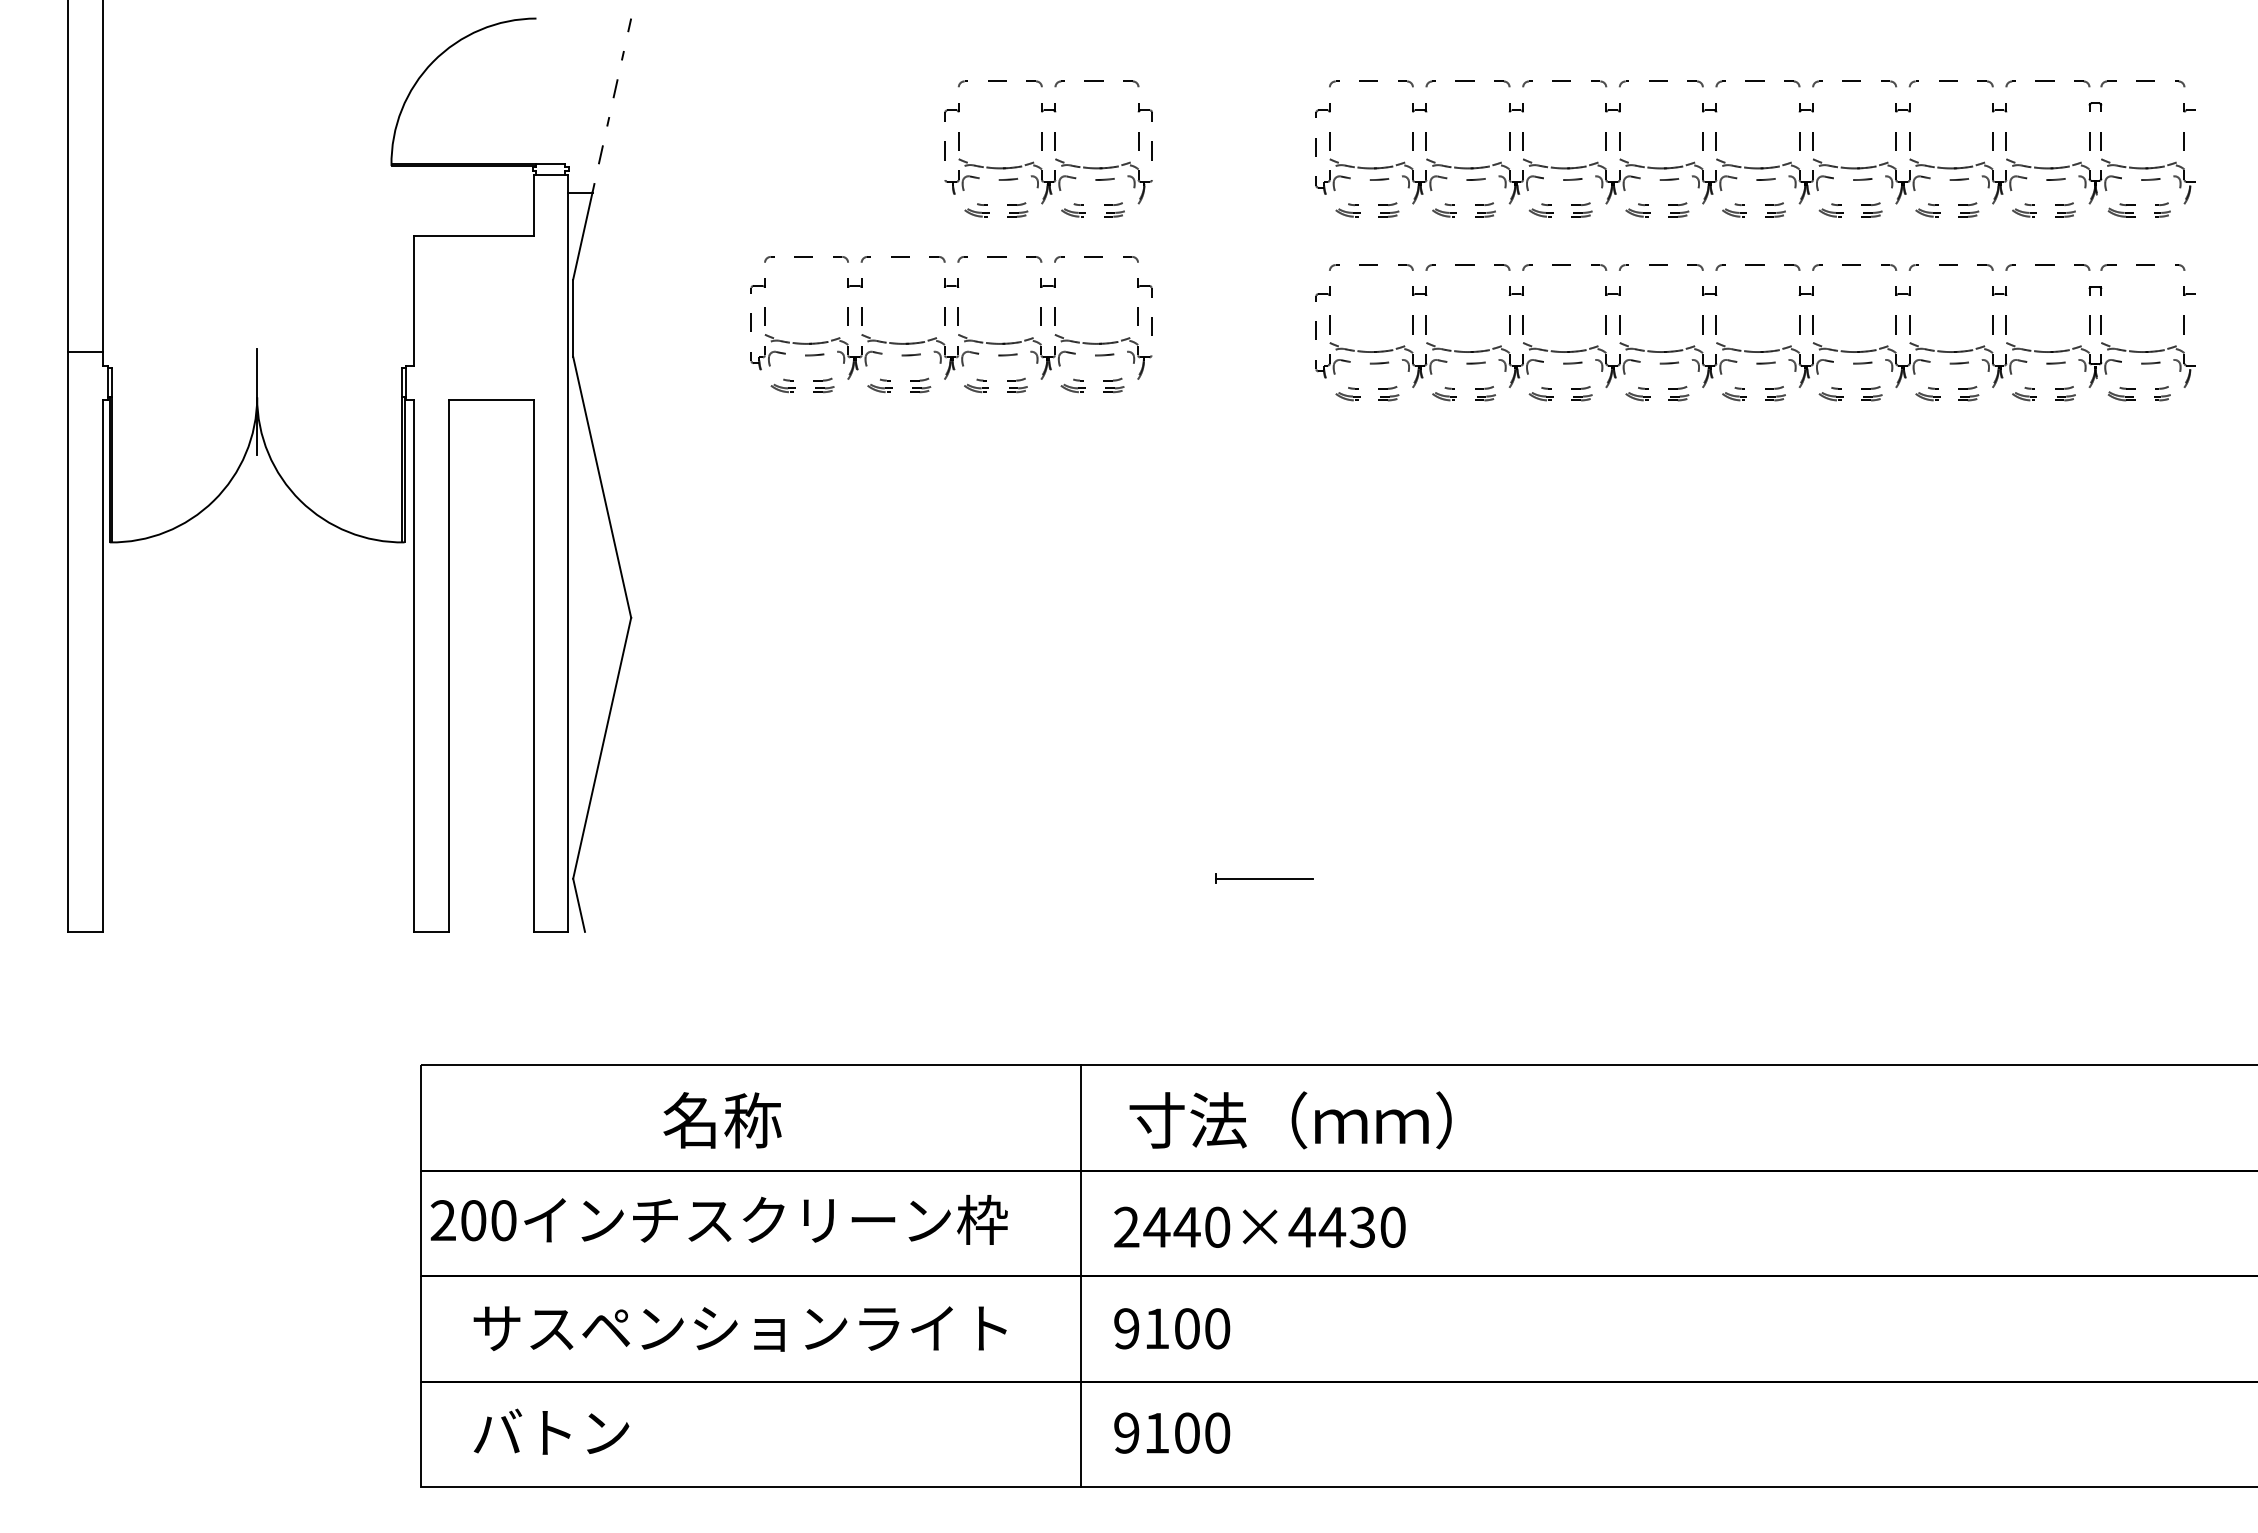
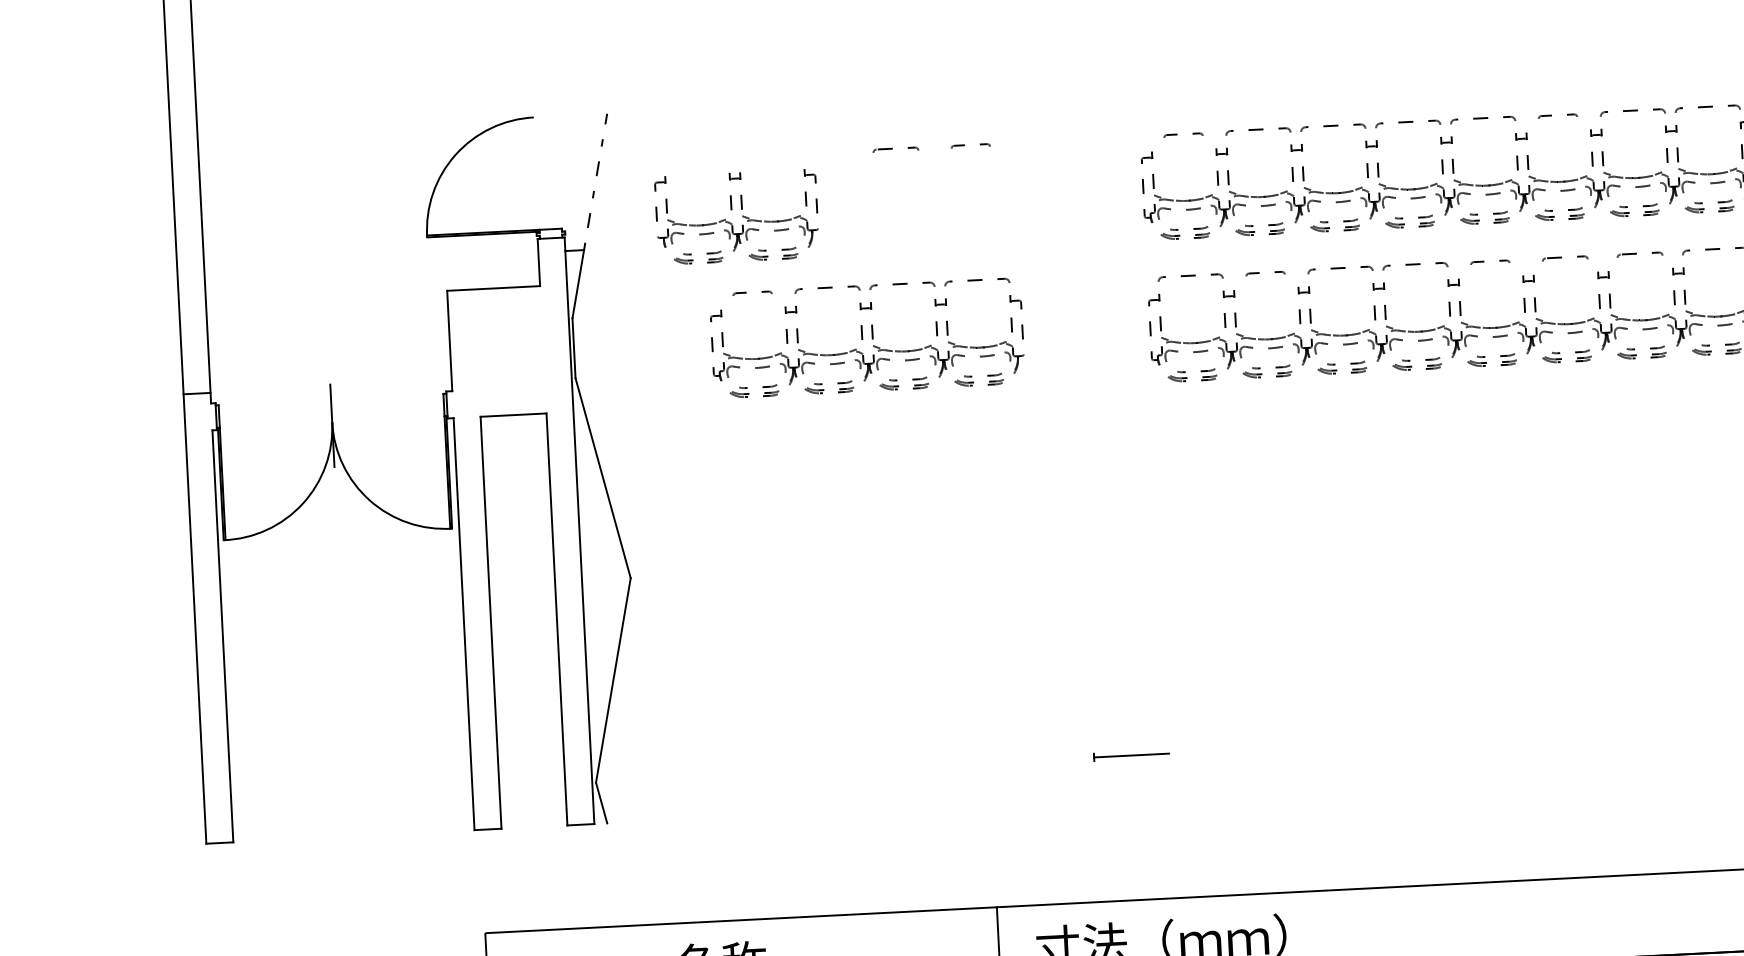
part: (1000, 83) -> (895, 149), size x0.7
part: (1096, 83) -> (970, 145), size x0.6
part: (1371, 83) -> (1183, 135), size x0.6
part: (1854, 83) -> (1557, 116), size x0.6
part: (1055, 160) -> (742, 217), moved
part: (806, 259) -> (752, 293), size x0.6
part: (1467, 267) -> (1265, 273), size x0.6
part: (1757, 267) -> (1489, 262), size x0.6
part: (1854, 267) -> (1565, 258), size x0.7
part: (1950, 267) -> (1639, 254), size x0.7

